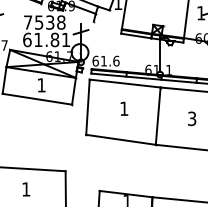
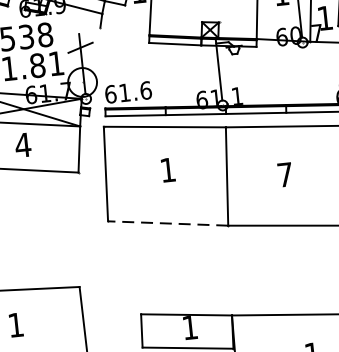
text: (41, 85) -> (23, 145), 1 -> 4
text: (192, 118) -> (285, 174), 3 -> 7
line: (120, 139) -> (167, 223), solid -> dashed

